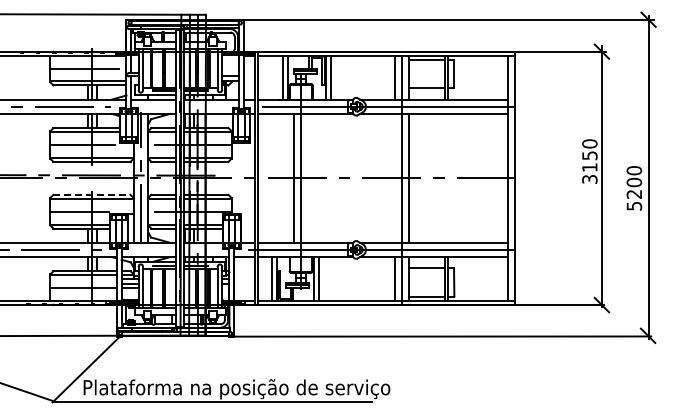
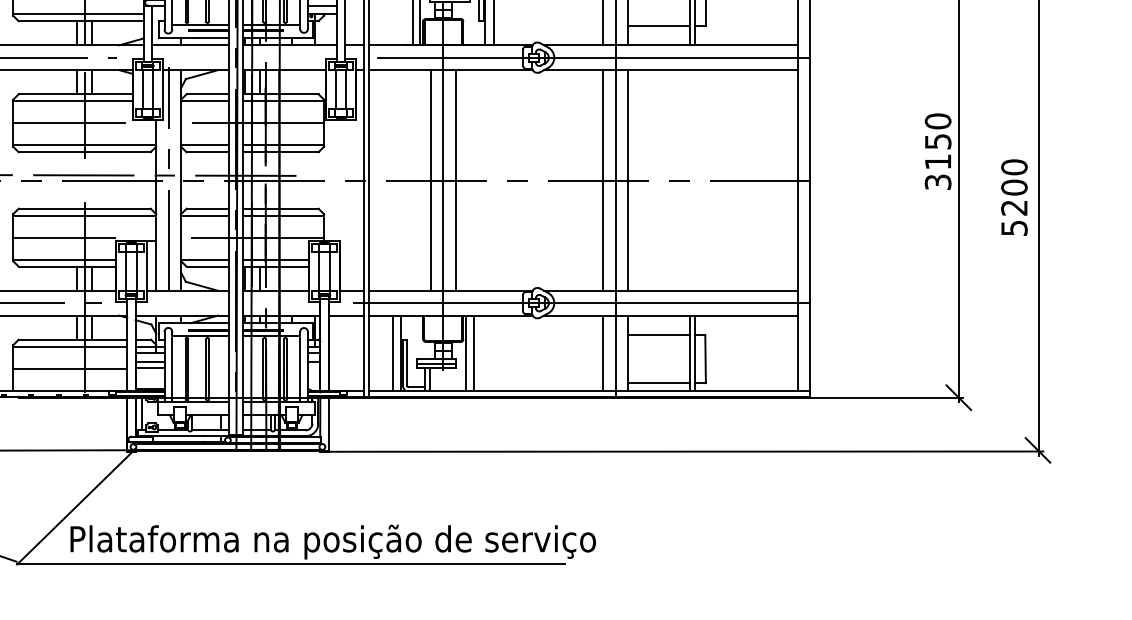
line: (308, 178) -> (455, 180), added
line: (394, 178) -> (603, 180), added
line: (91, 194) -> (83, 208), dashed -> solid

